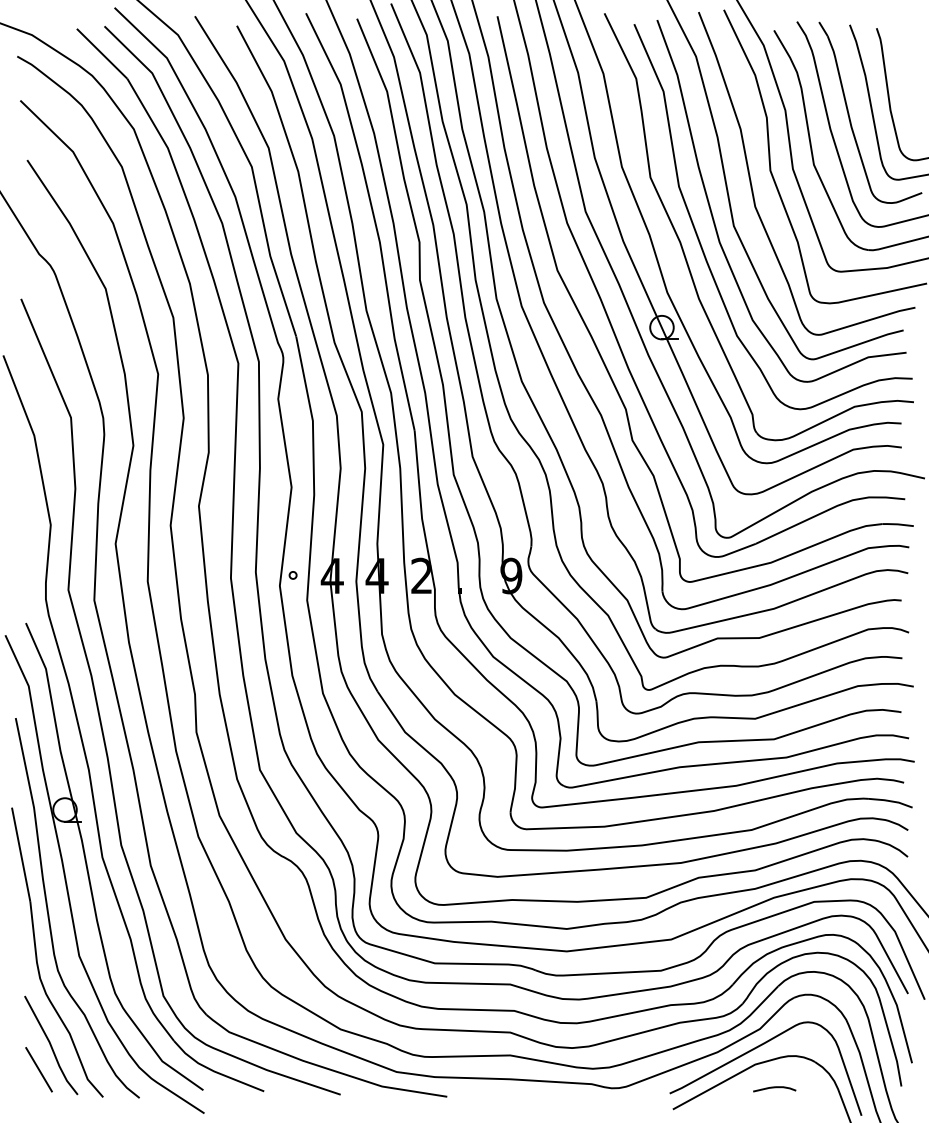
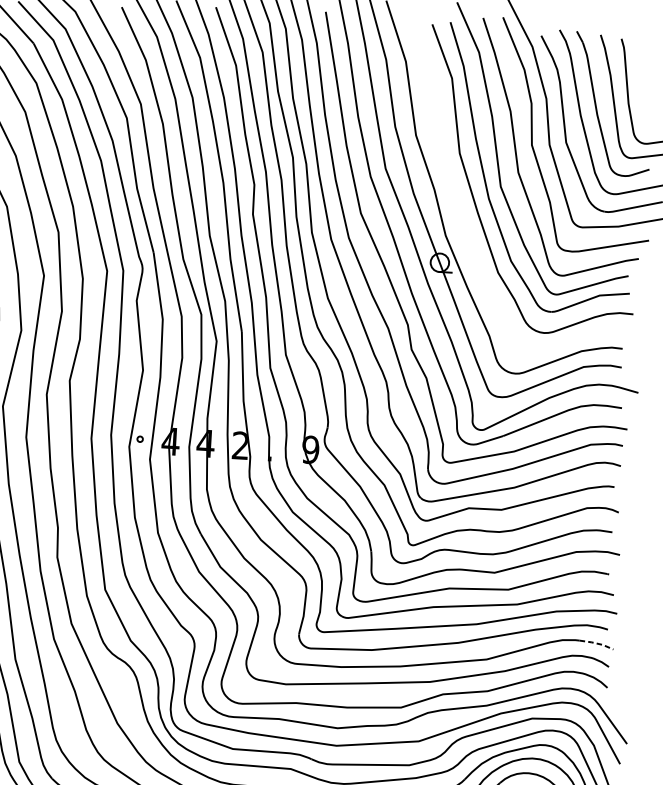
part: (684, 251) -> (461, 204), removed
line: (891, 801) -> (597, 643), solid -> dashed

